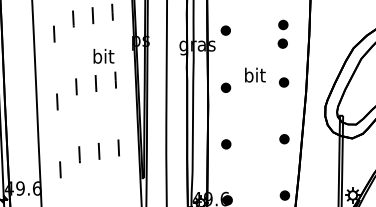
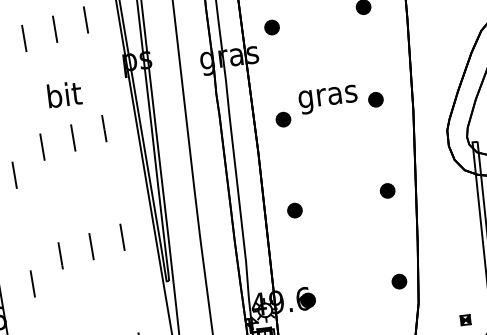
part: (282, 43) -> (365, 37), removed
text: (103, 55) -> (63, 93), moved
text: (254, 76) -> (327, 95), bit -> gras

